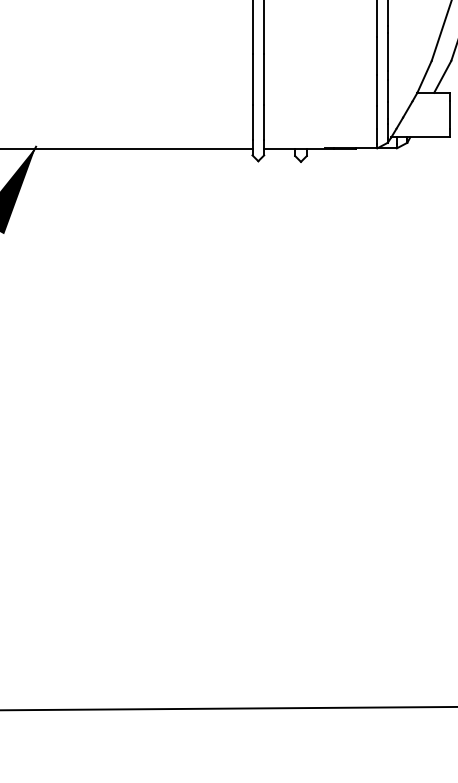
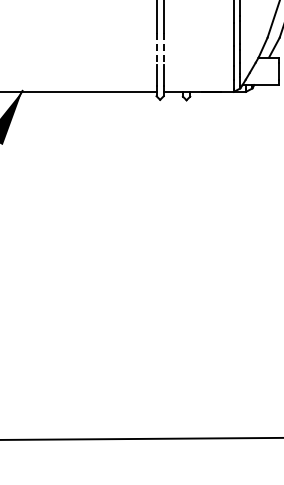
line: (252, 79) -> (156, 49), solid -> dashed
line: (263, 79) -> (163, 49), solid -> dashed

